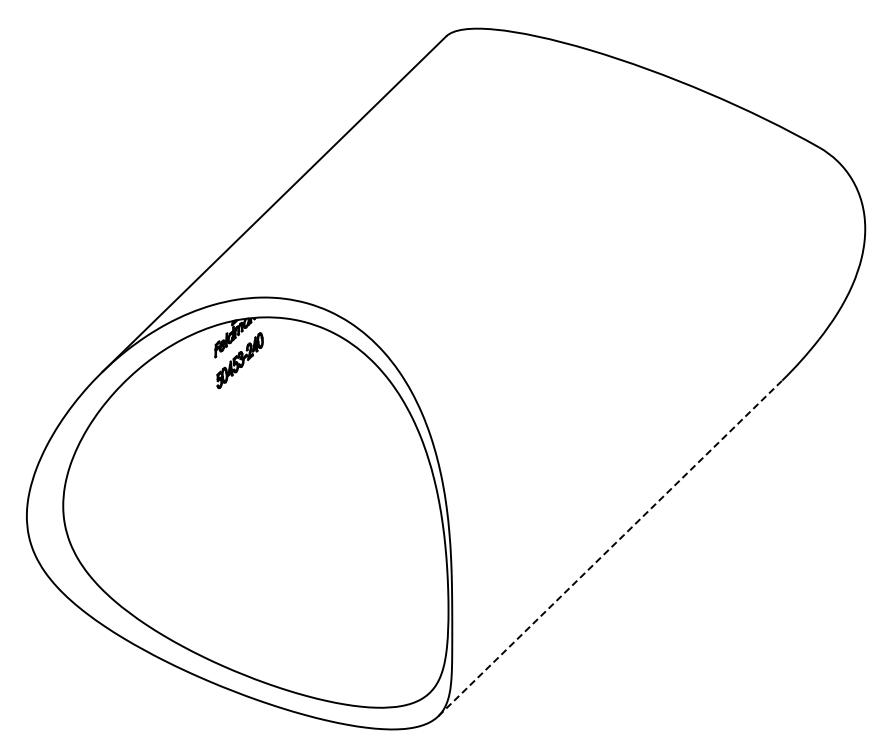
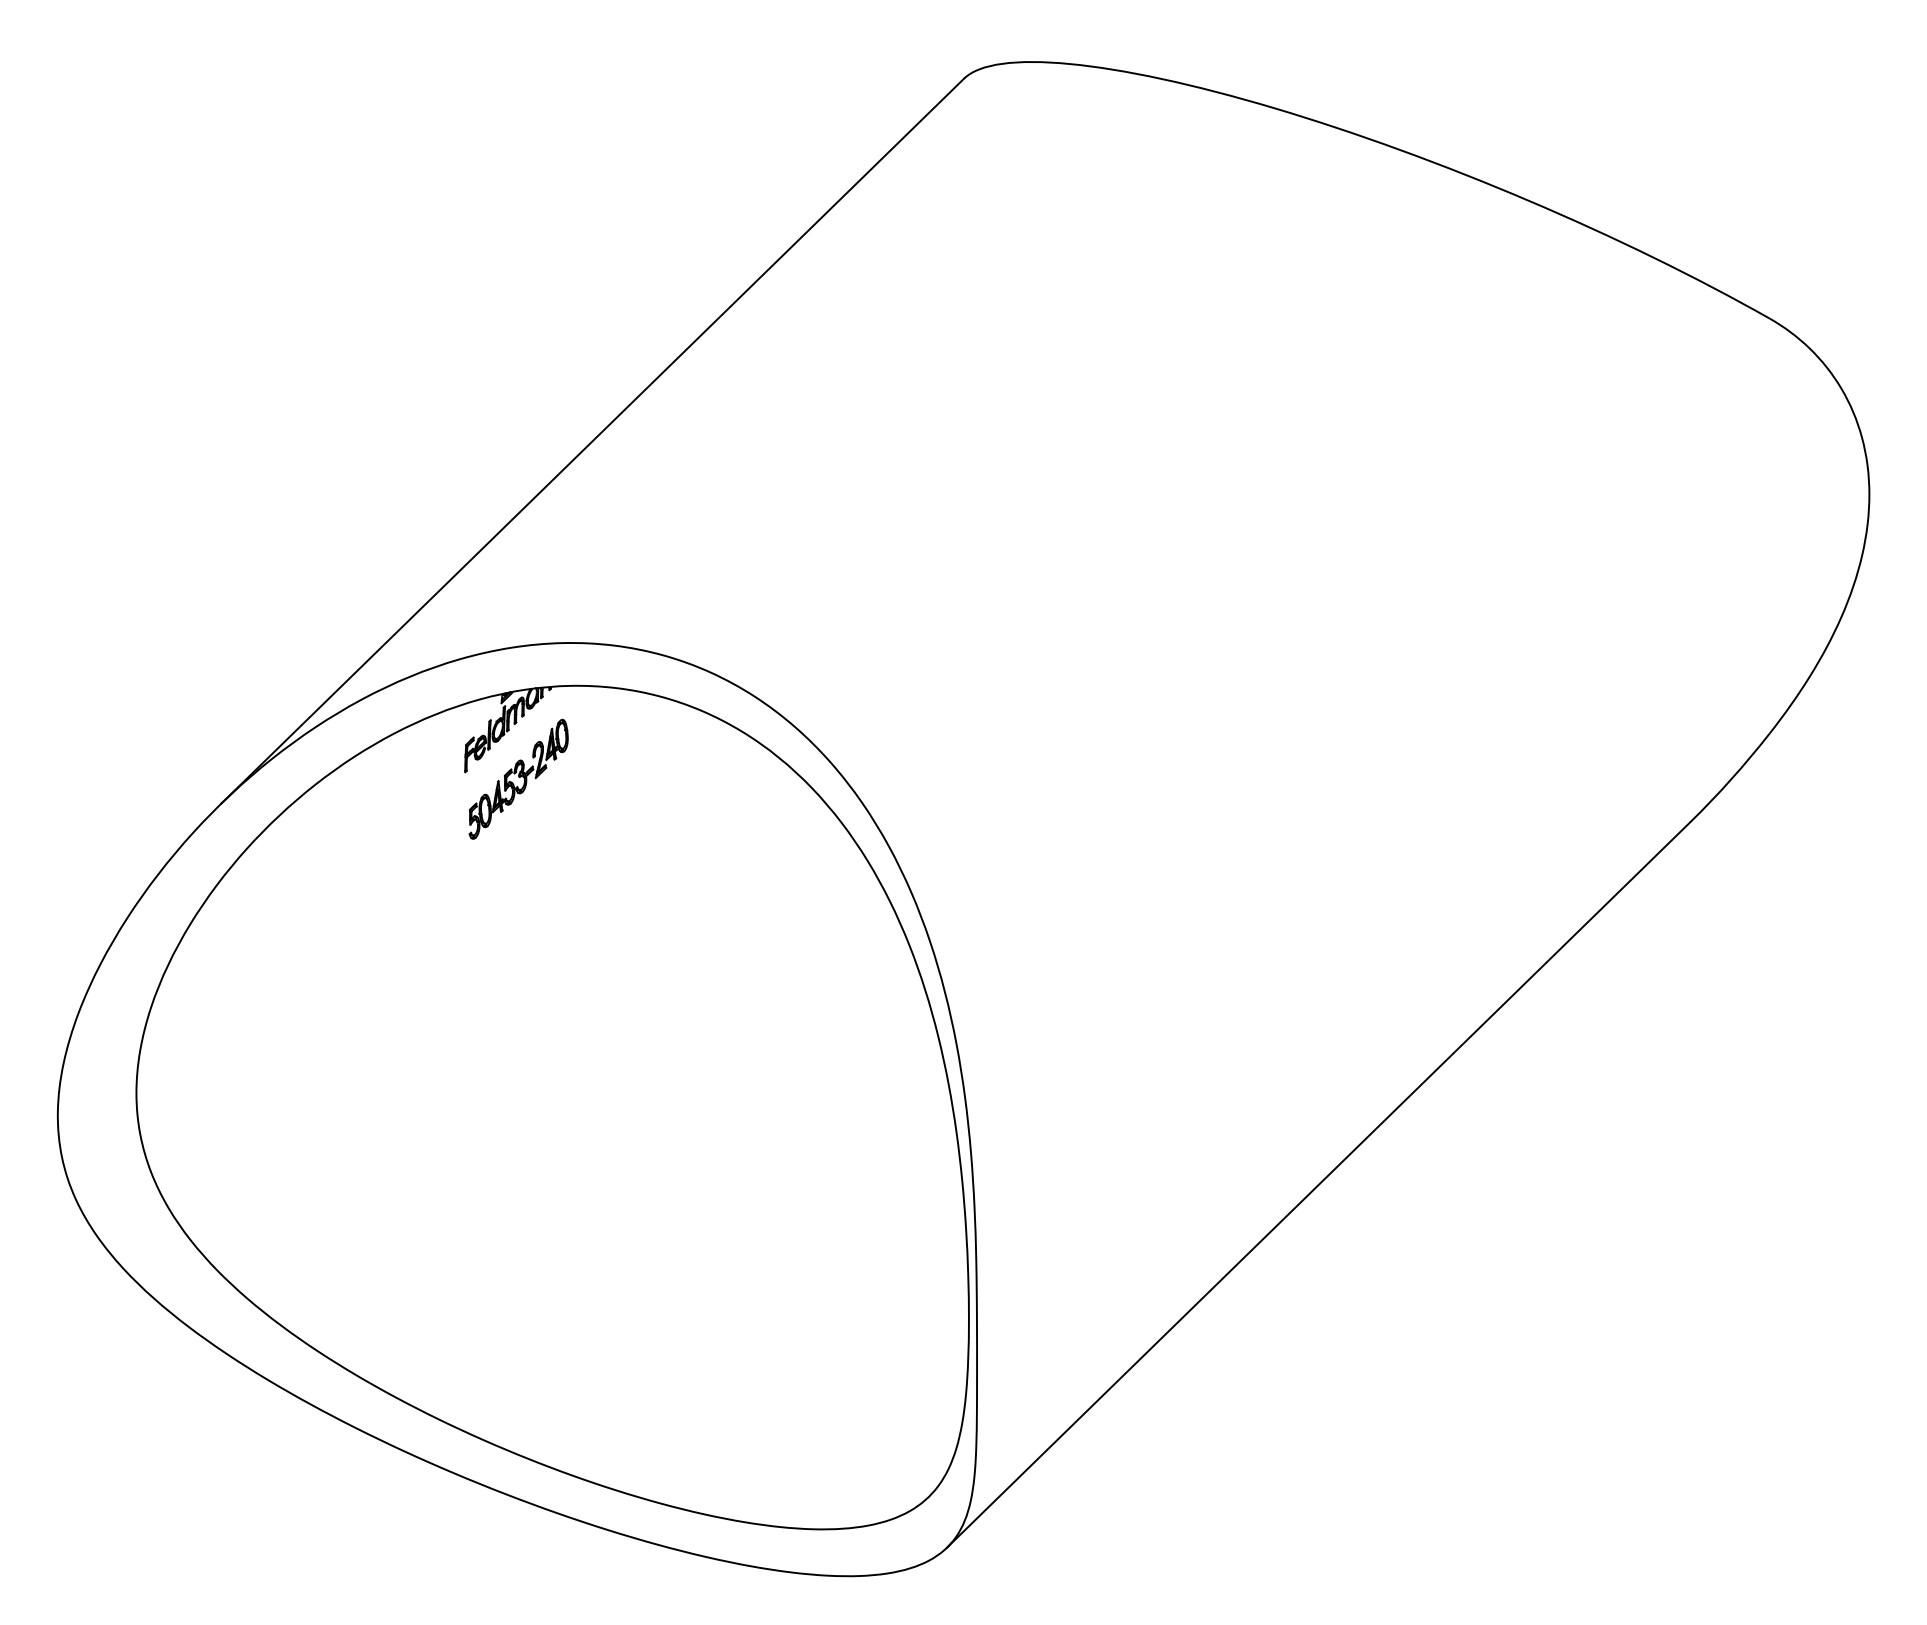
line: (610, 548) -> (1318, 1185), dashed -> solid

